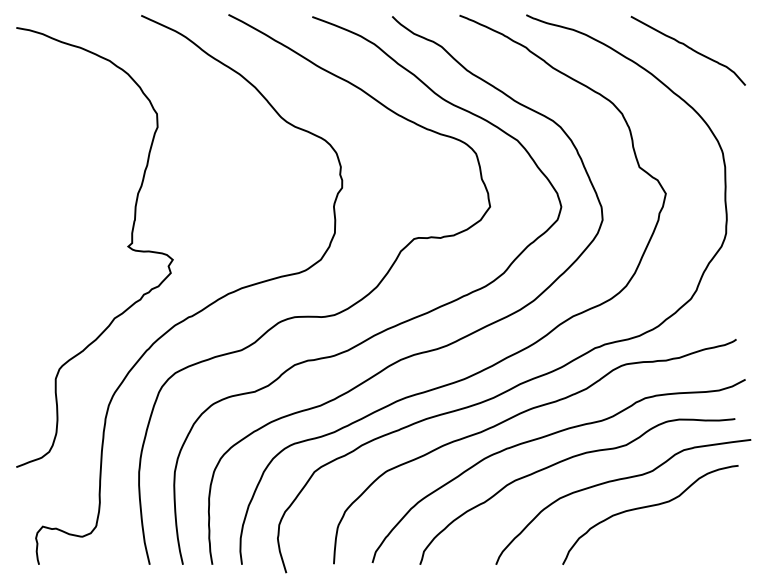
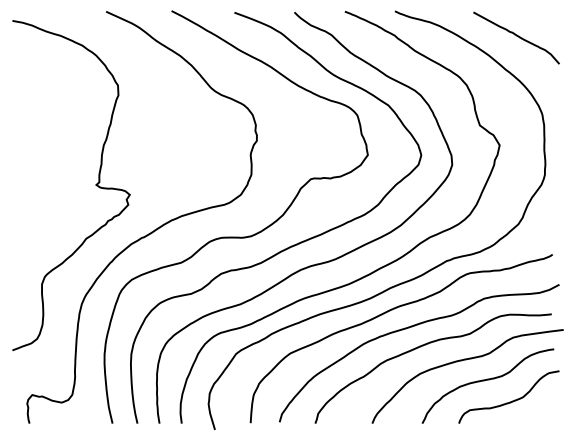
curve: (679, 535) -> (509, 401), added

